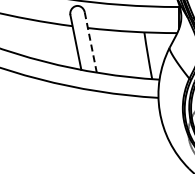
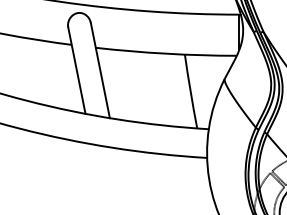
line: (90, 42) -> (99, 70), dashed -> solid

